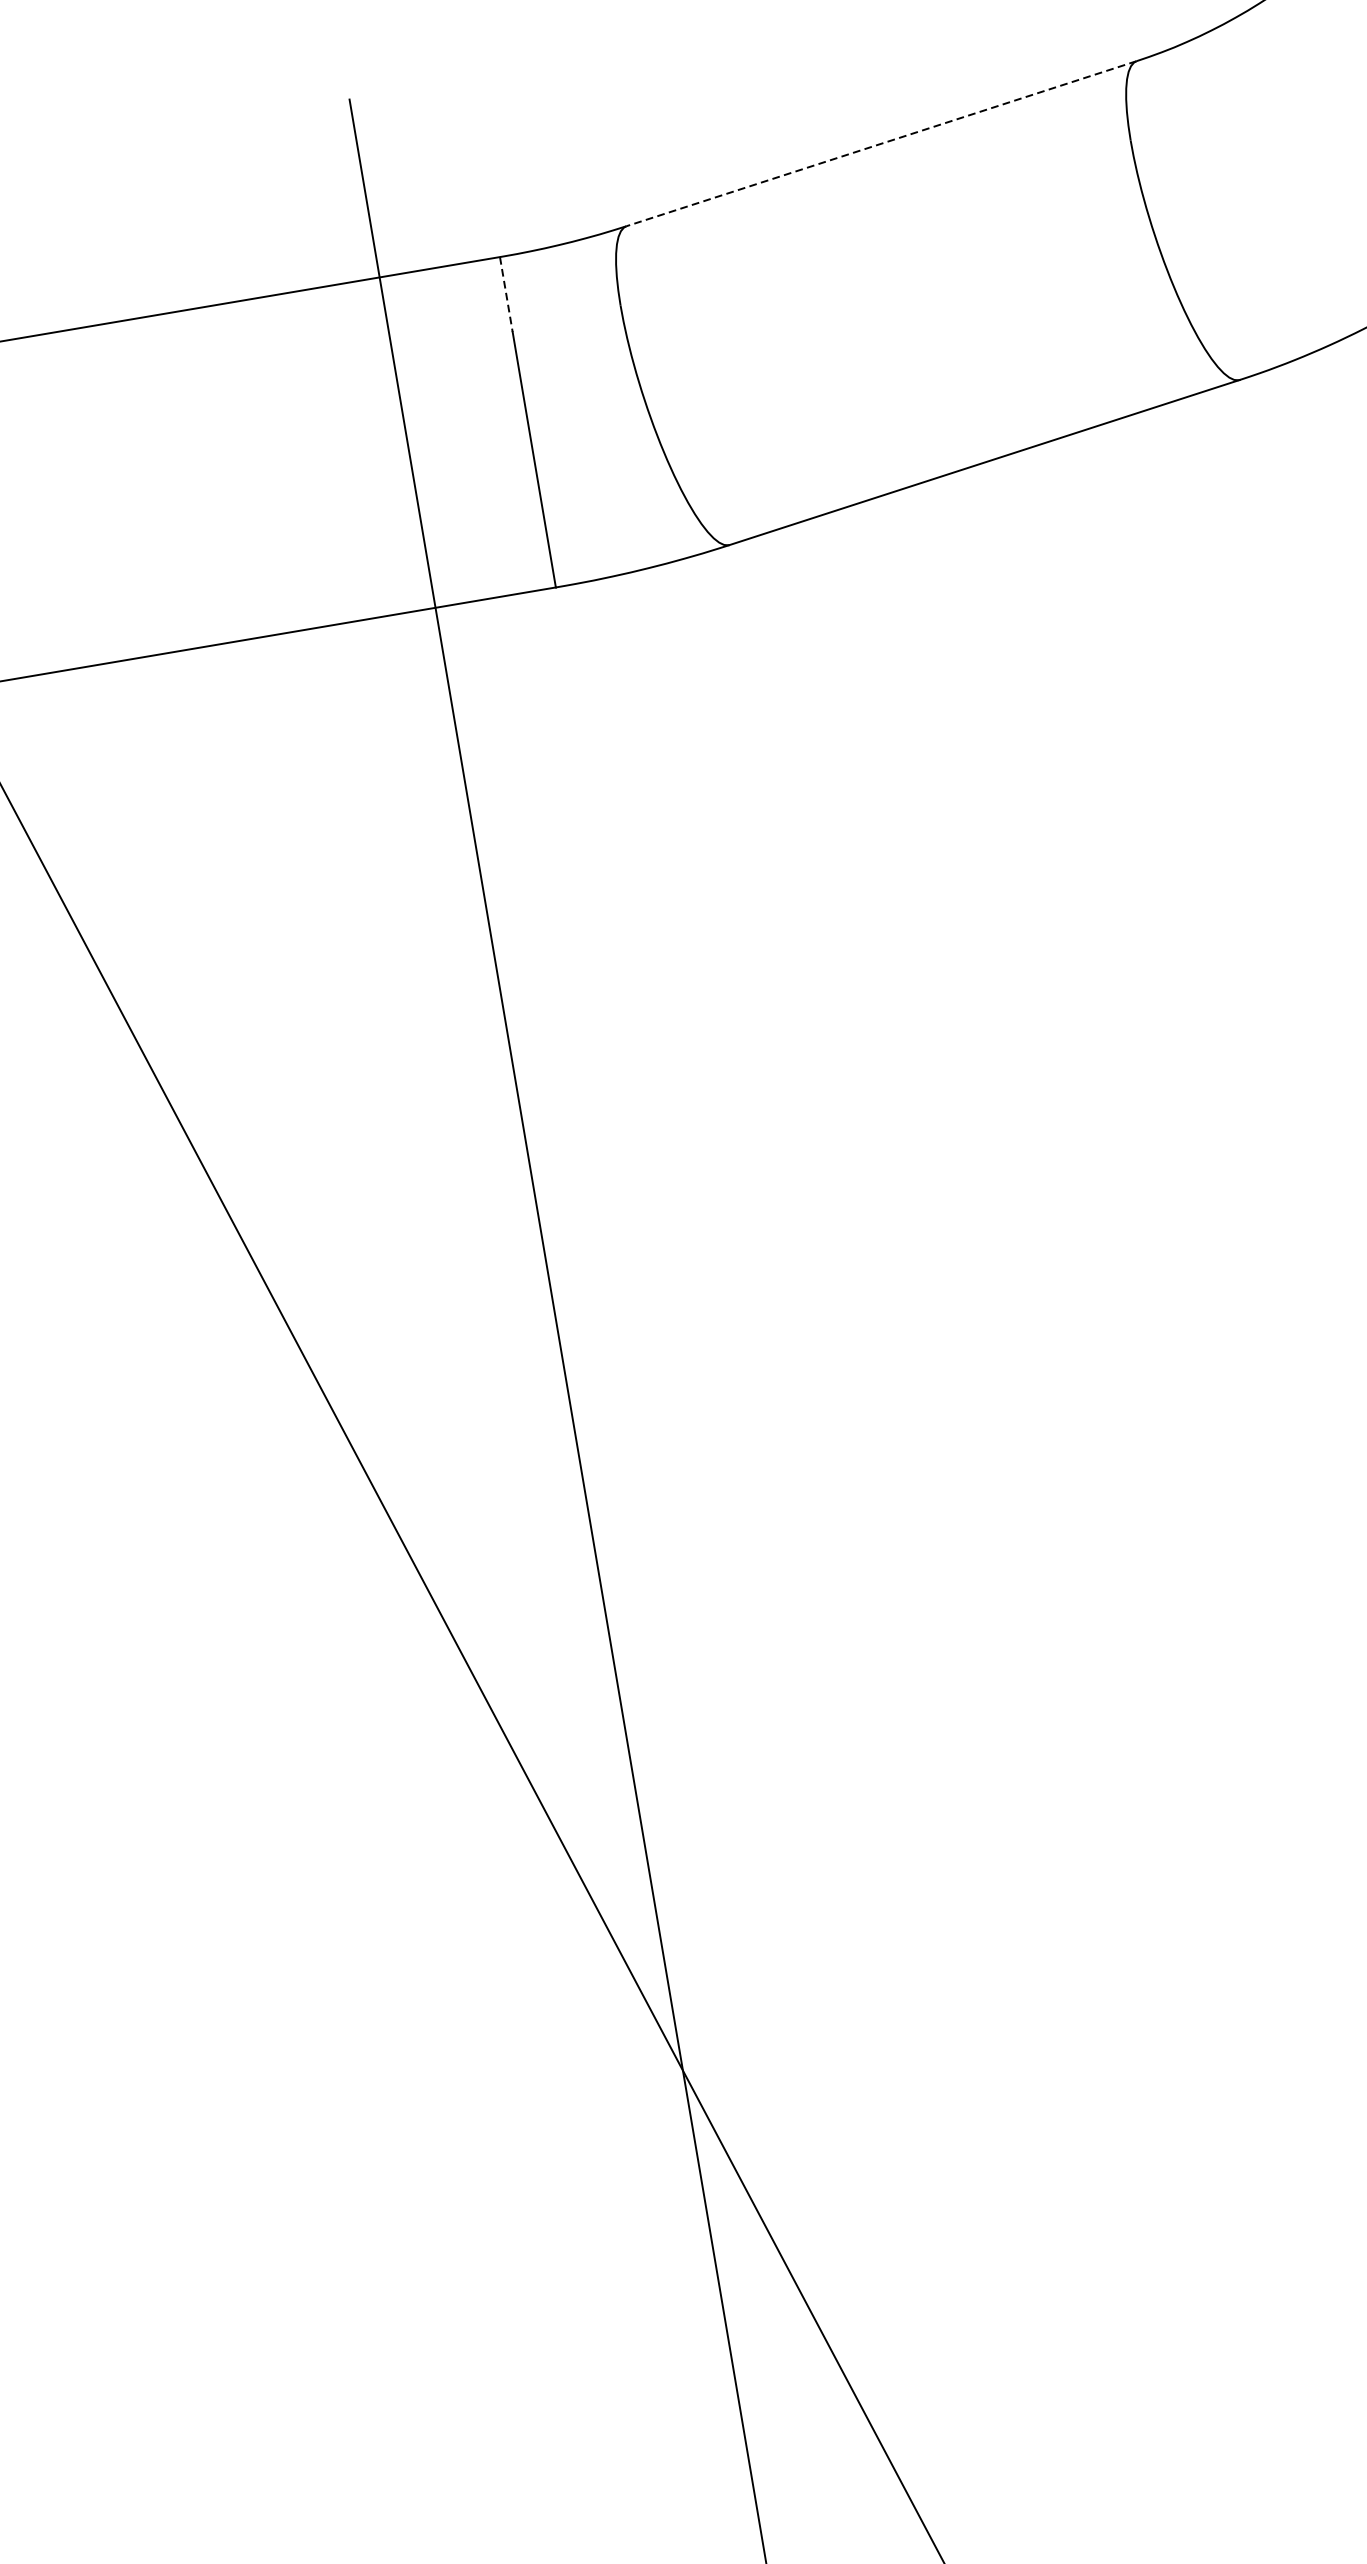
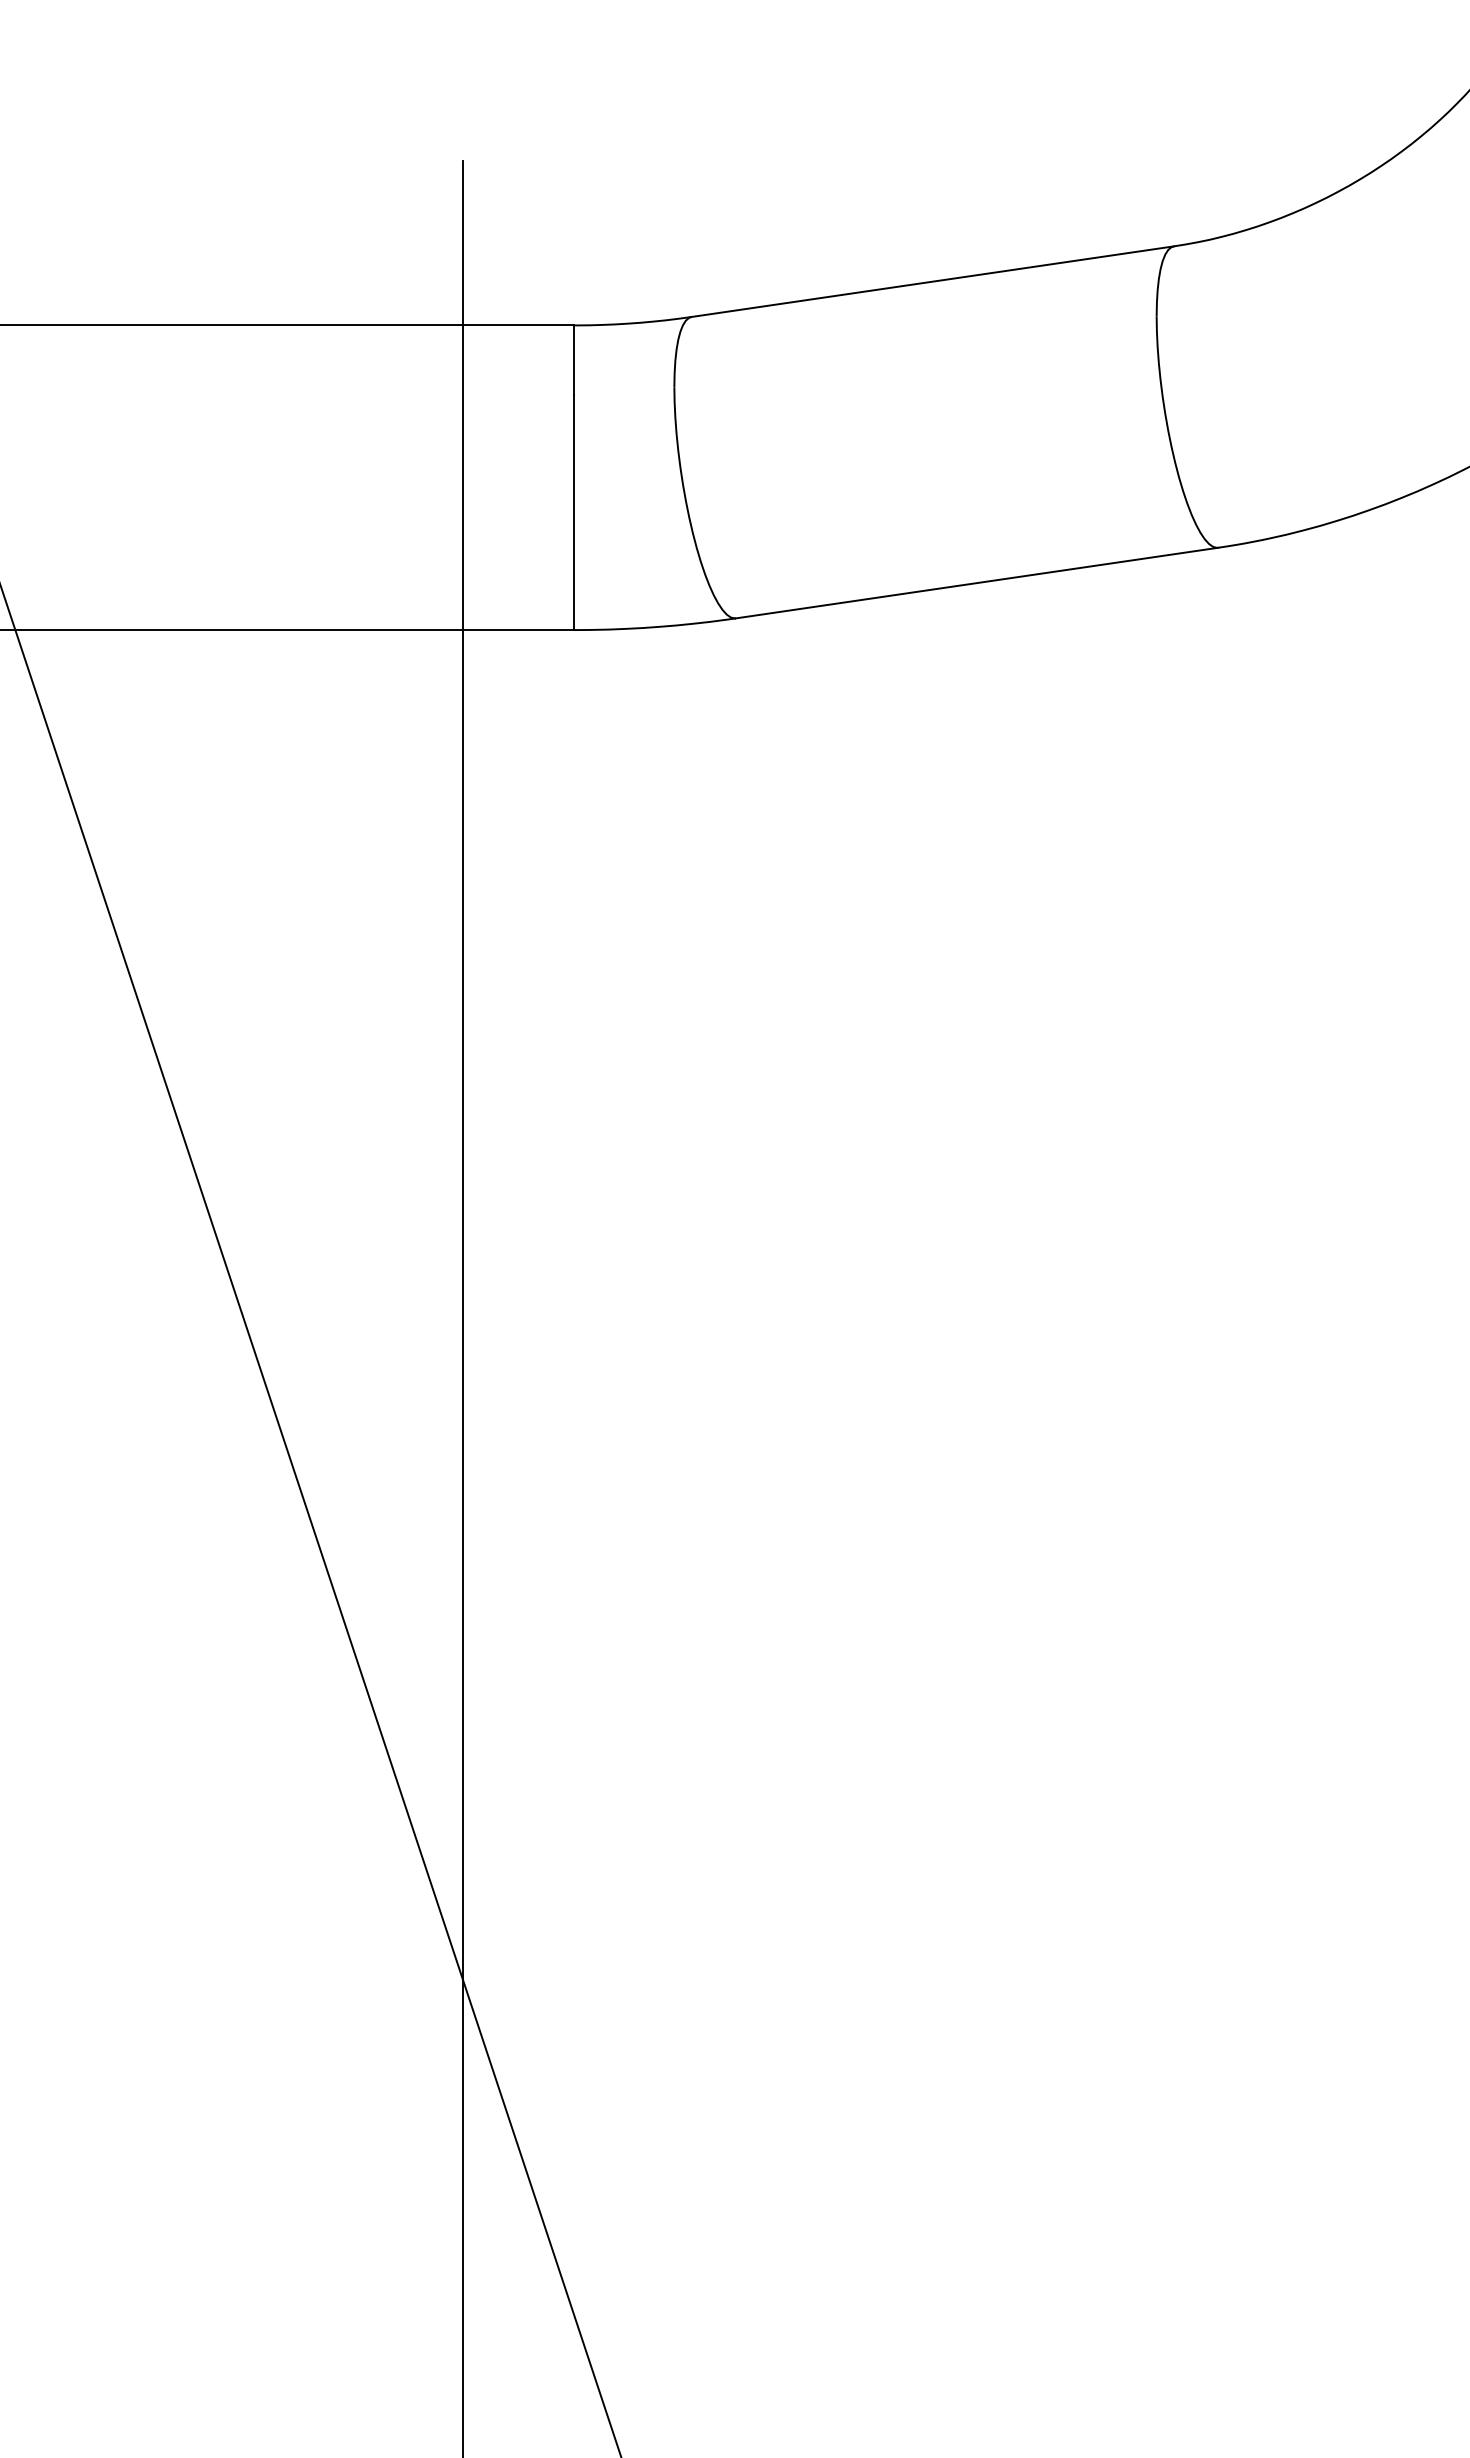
line: (881, 143) -> (932, 281), dashed -> solid
line: (506, 294) -> (573, 359), dashed -> solid

